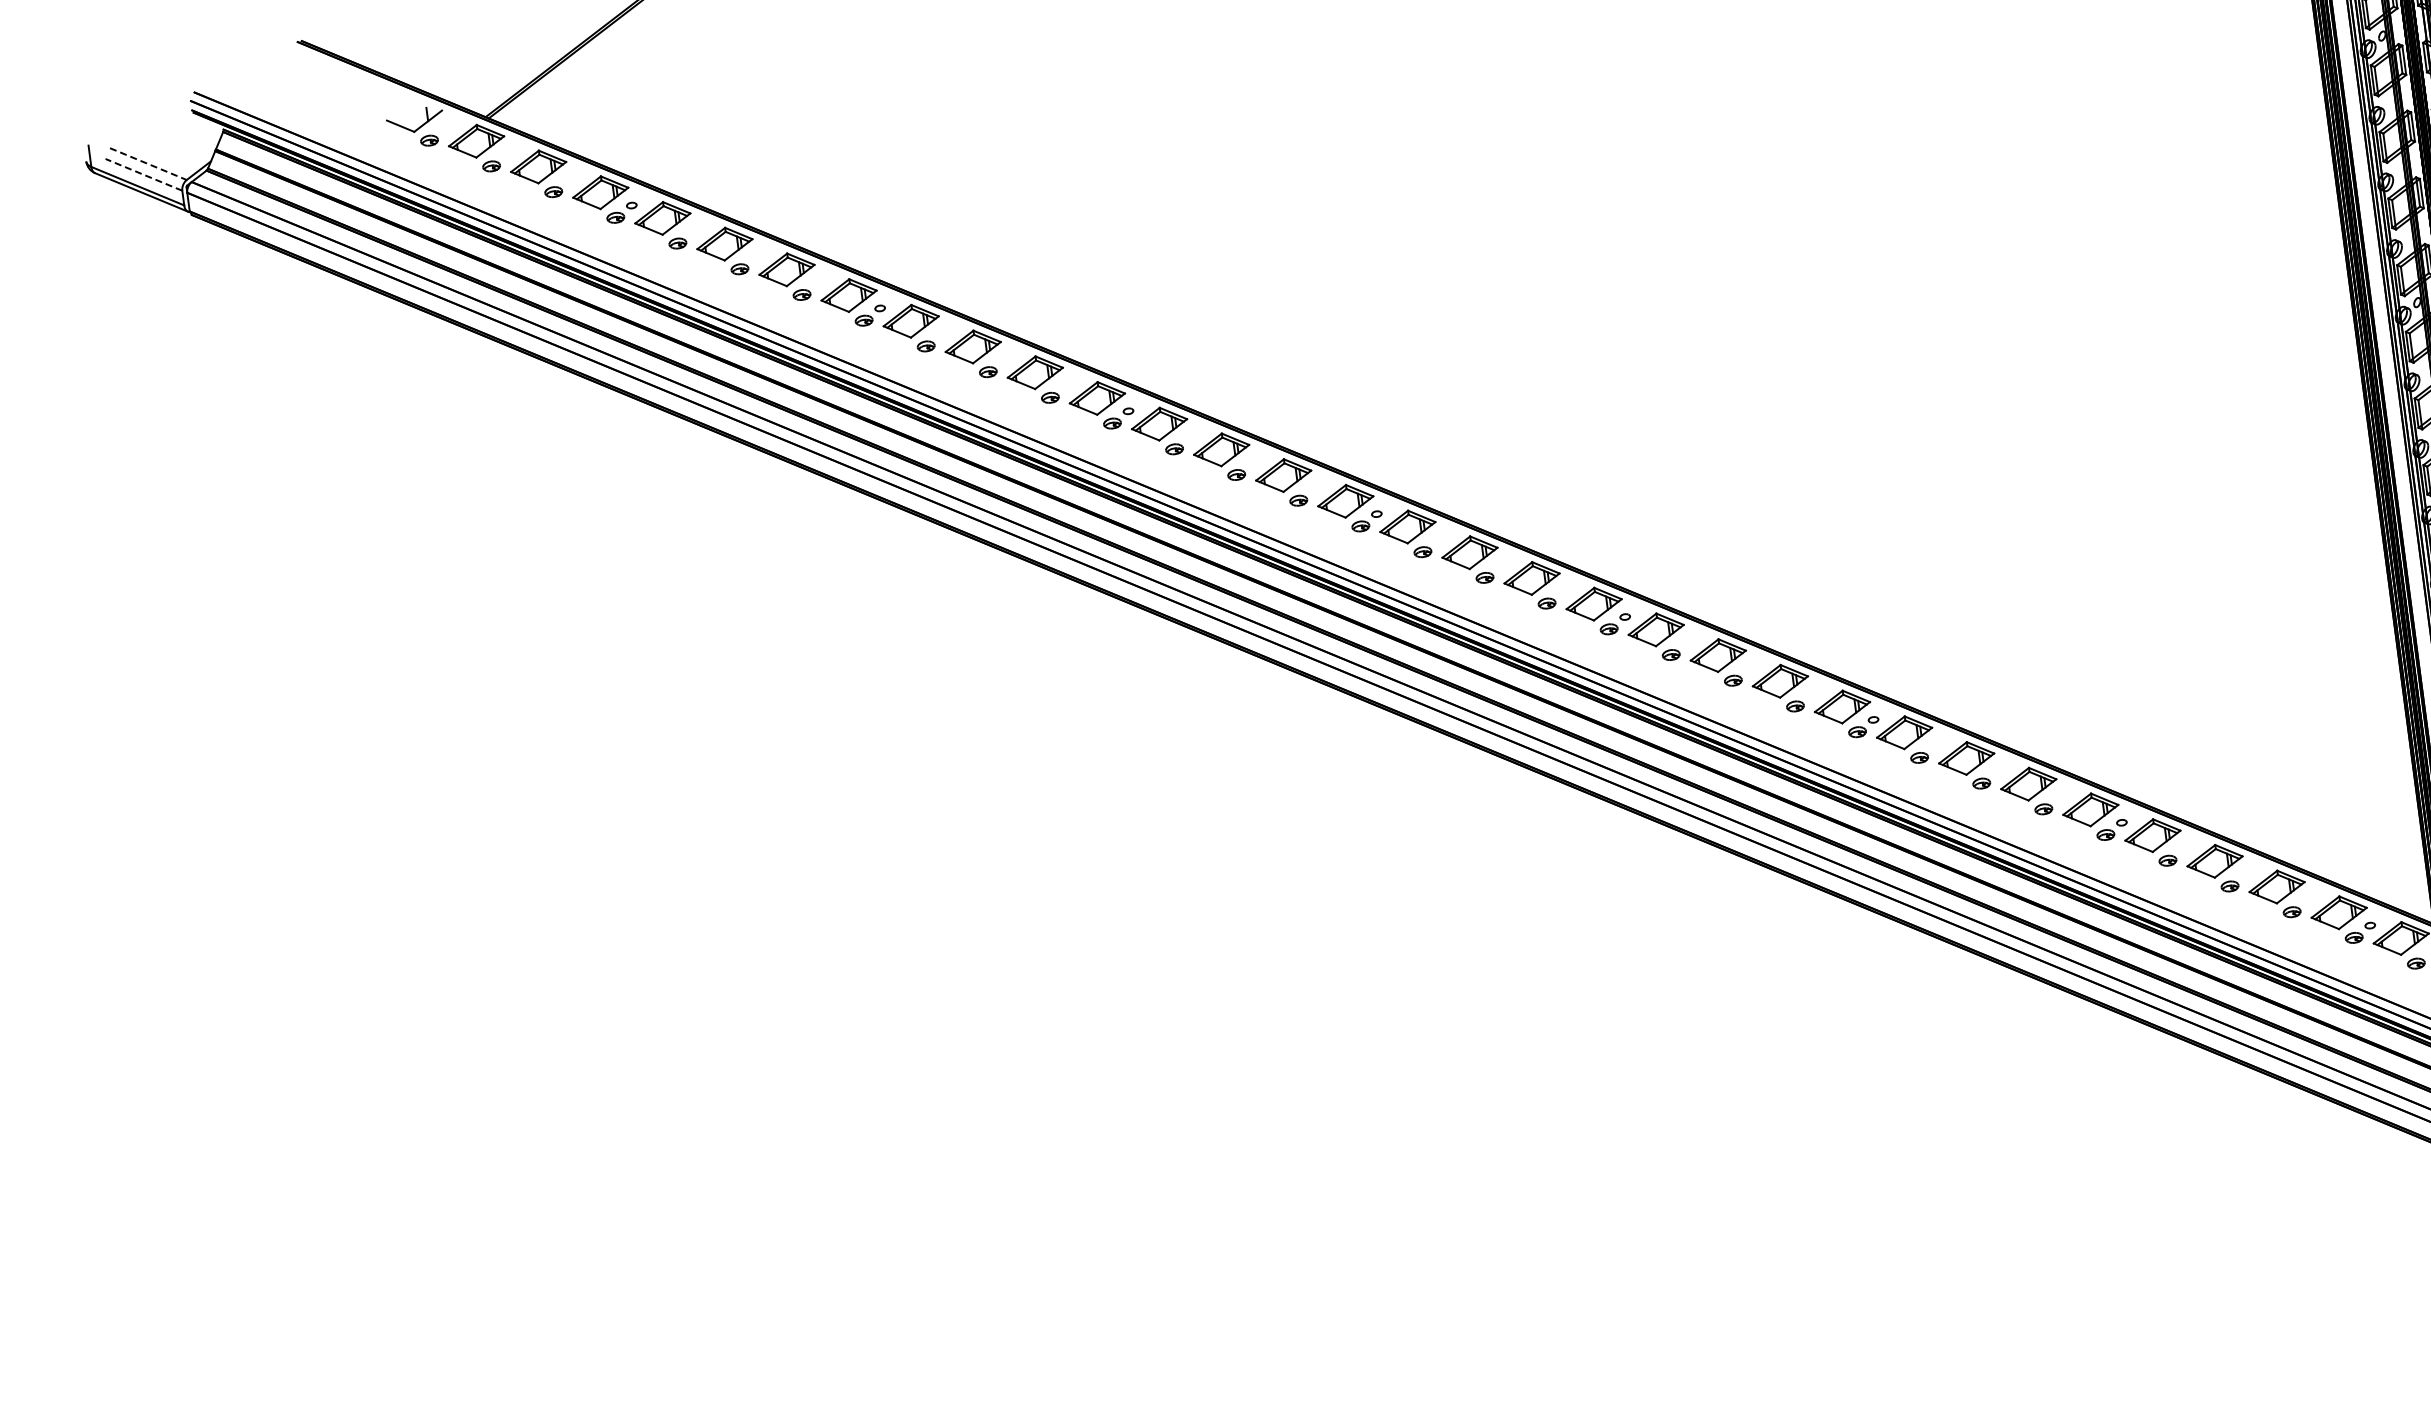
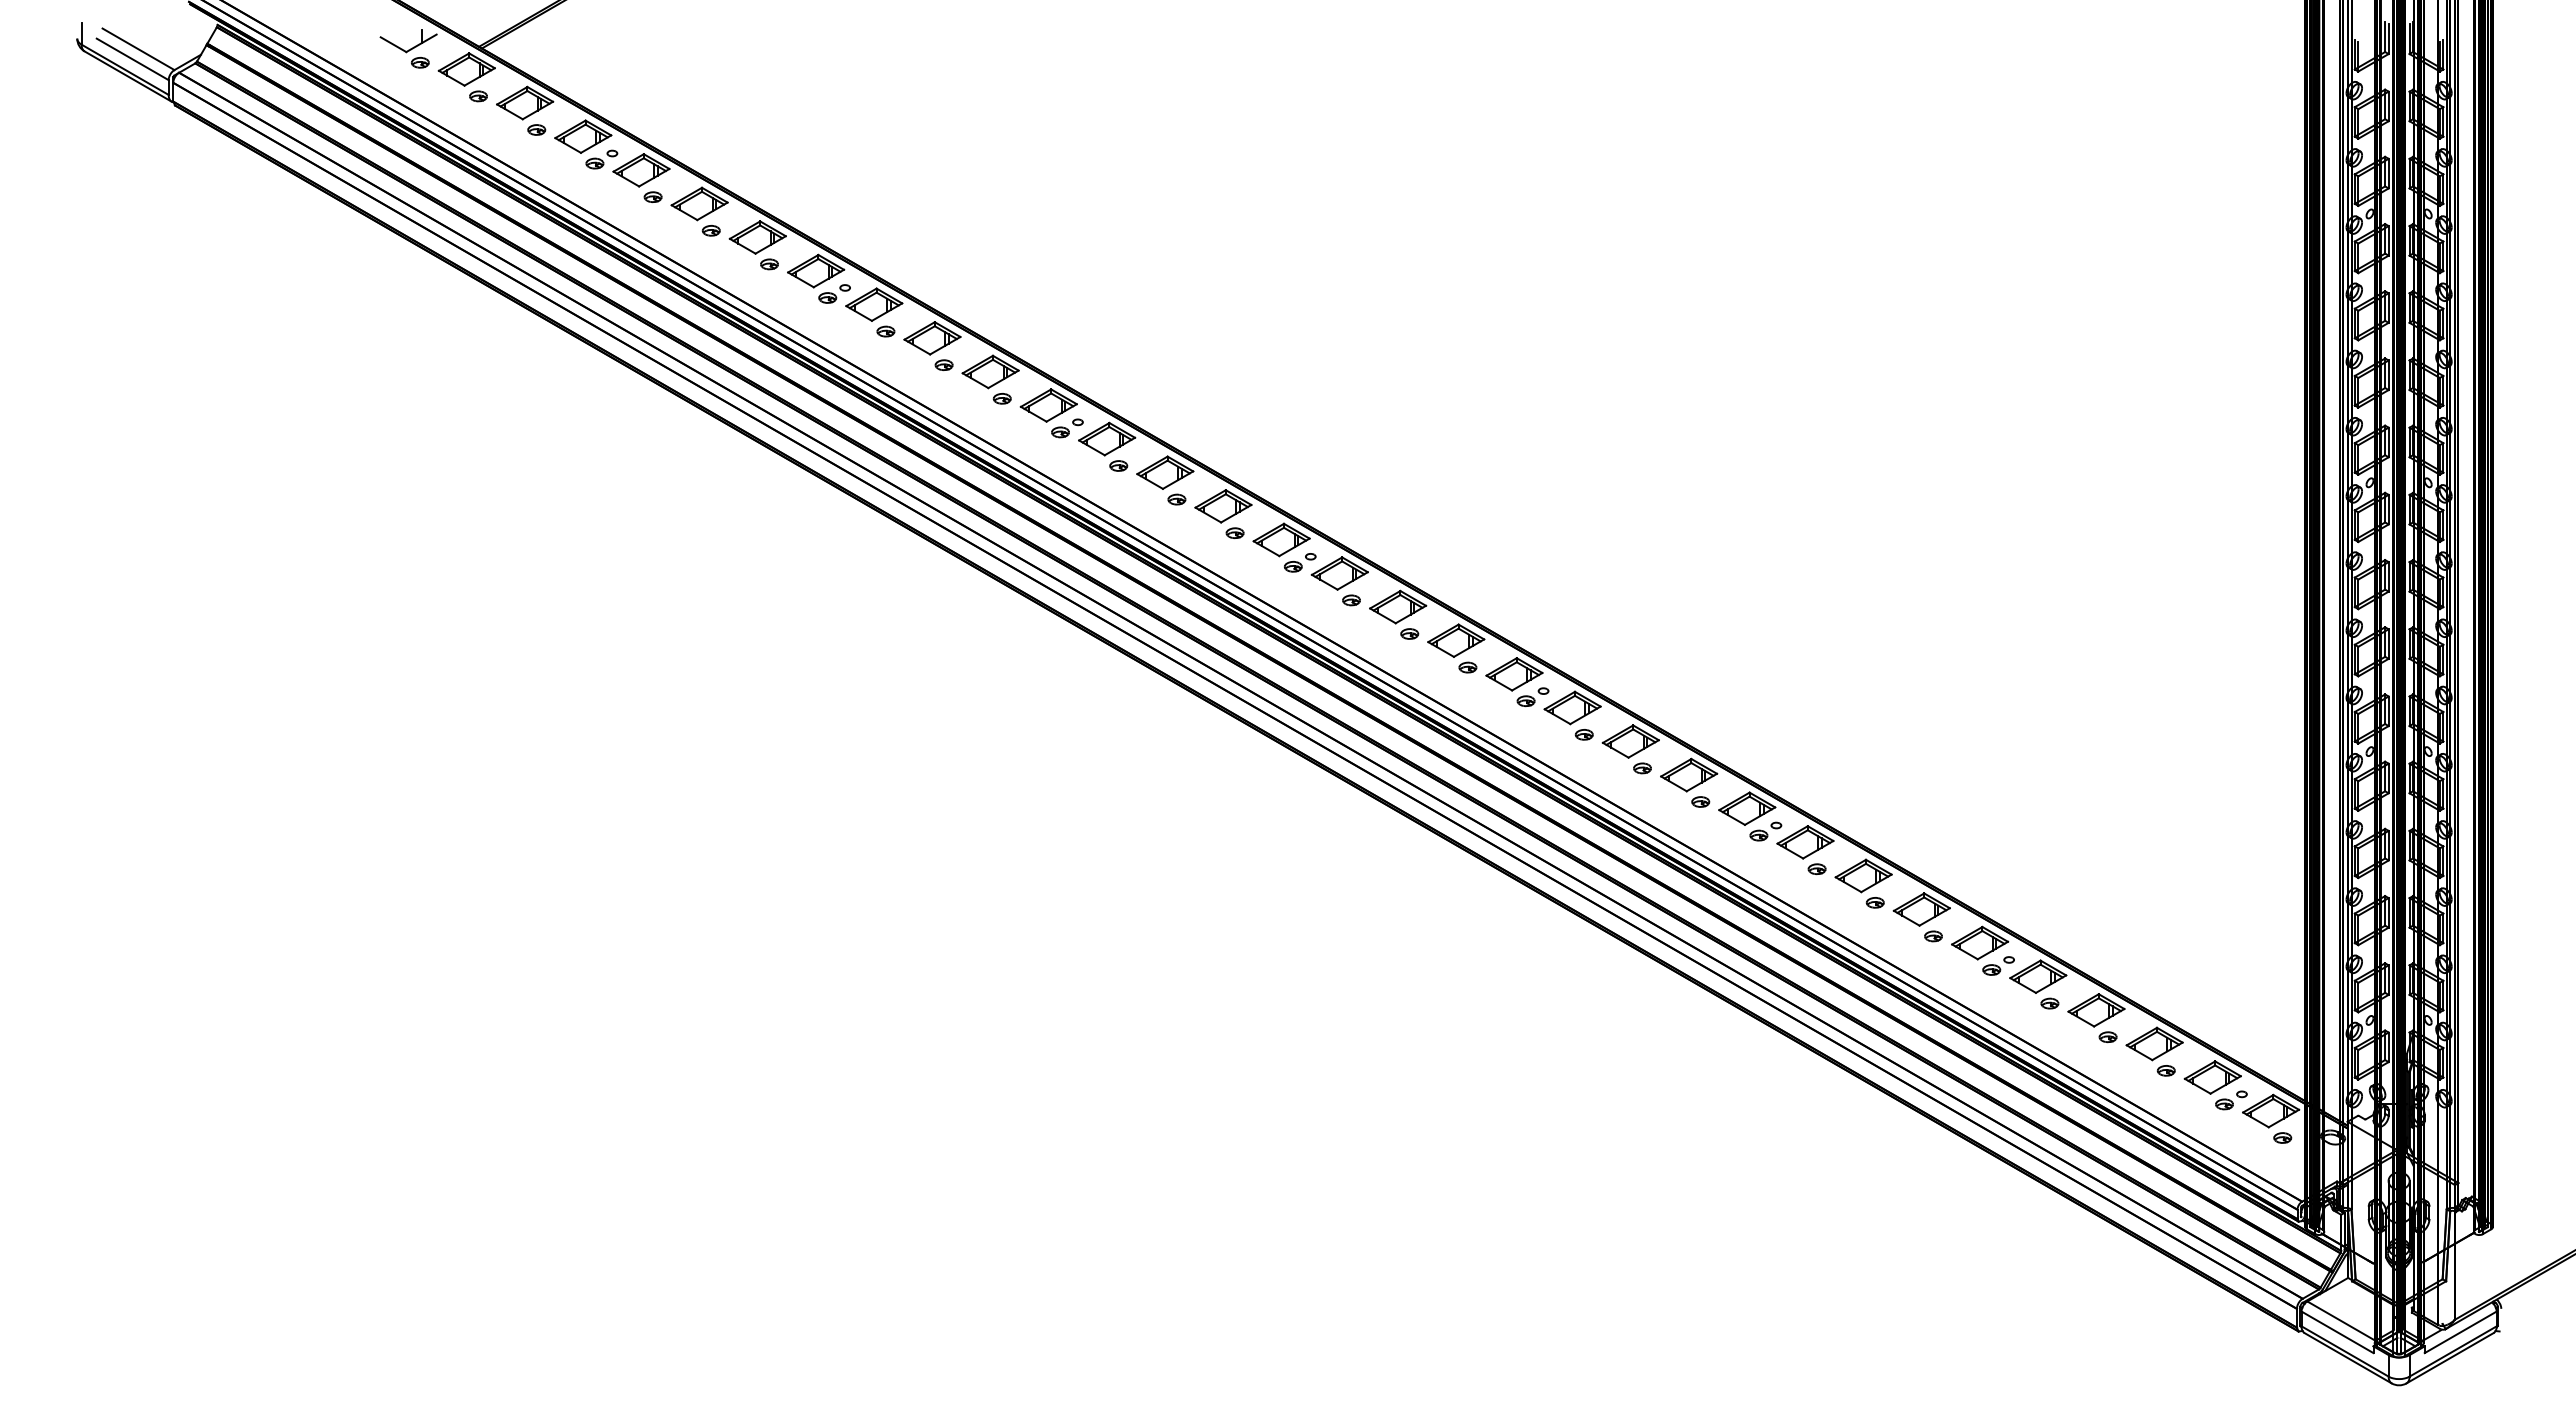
line: (148, 164) -> (138, 49), dashed -> solid
line: (143, 174) -> (132, 59), dashed -> solid

